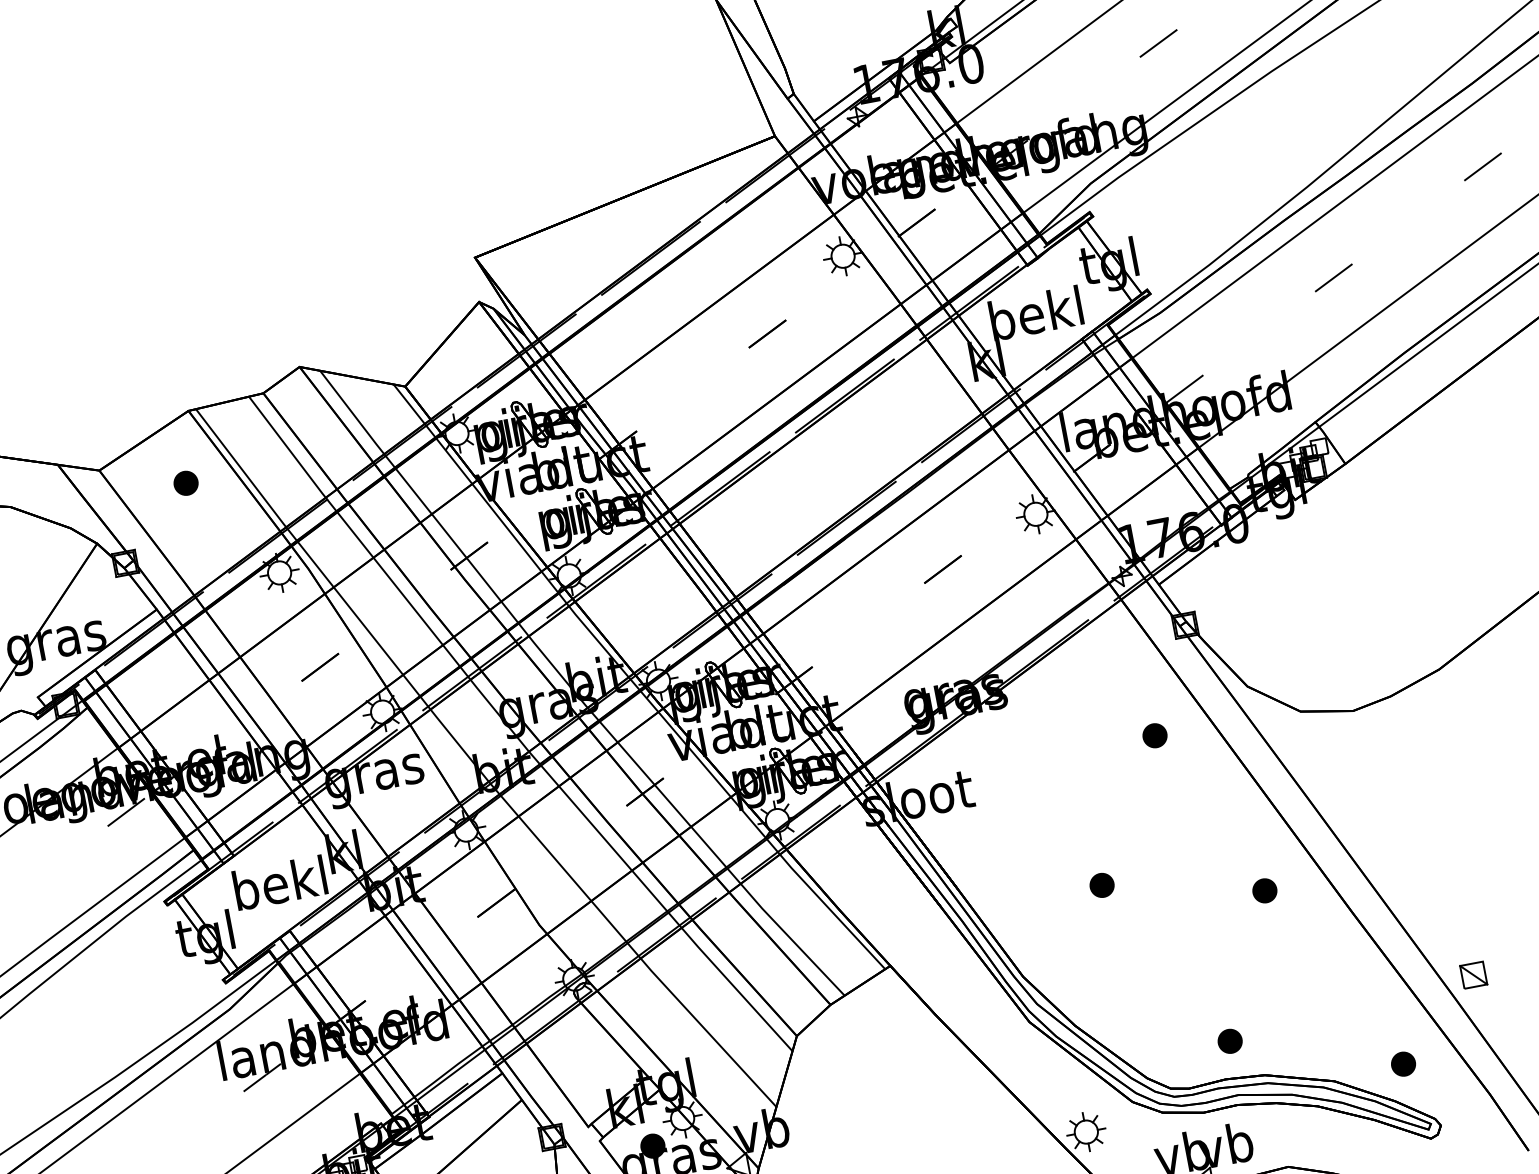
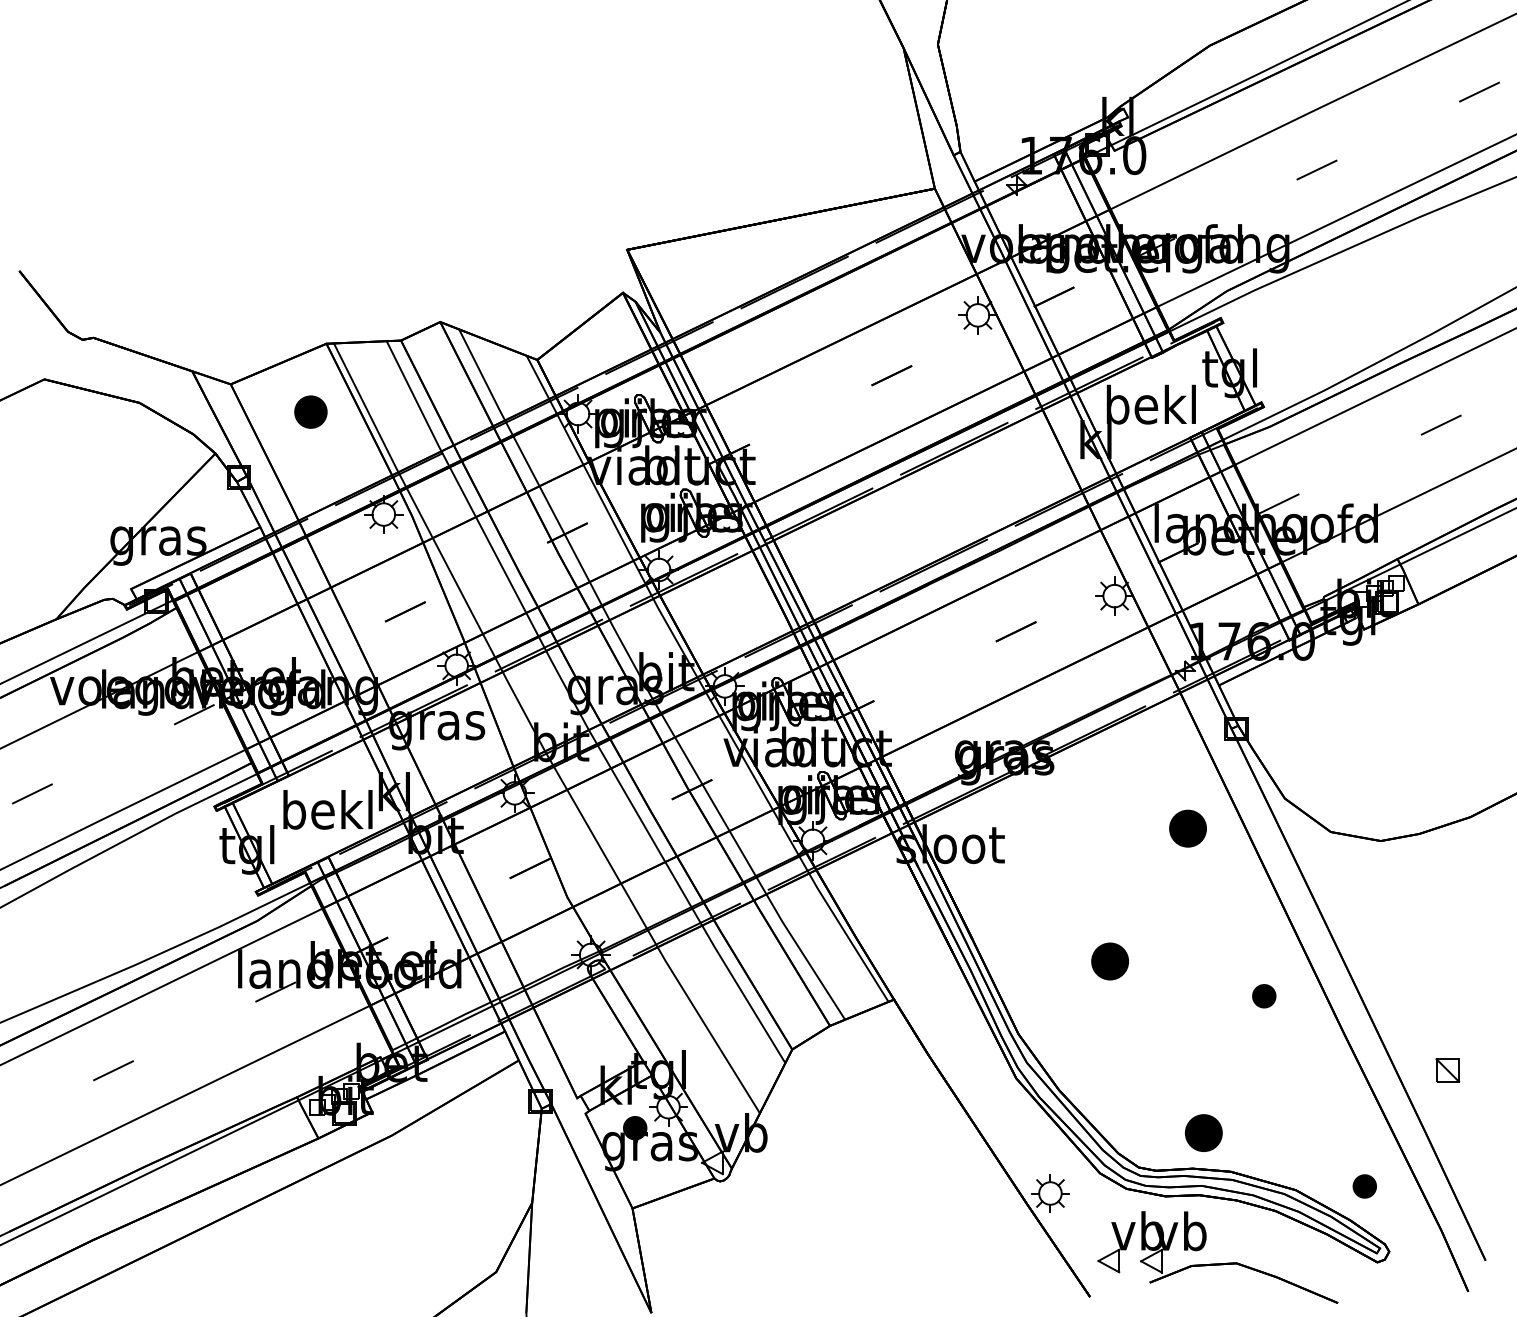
part: (186, 483) -> (311, 412), size x1.4
part: (1154, 735) -> (1187, 828), size x1.6
part: (1102, 885) -> (1110, 961), size x1.6
part: (1473, 975) -> (1447, 1070), moved
part: (1229, 1041) -> (1203, 1133), size x1.6

